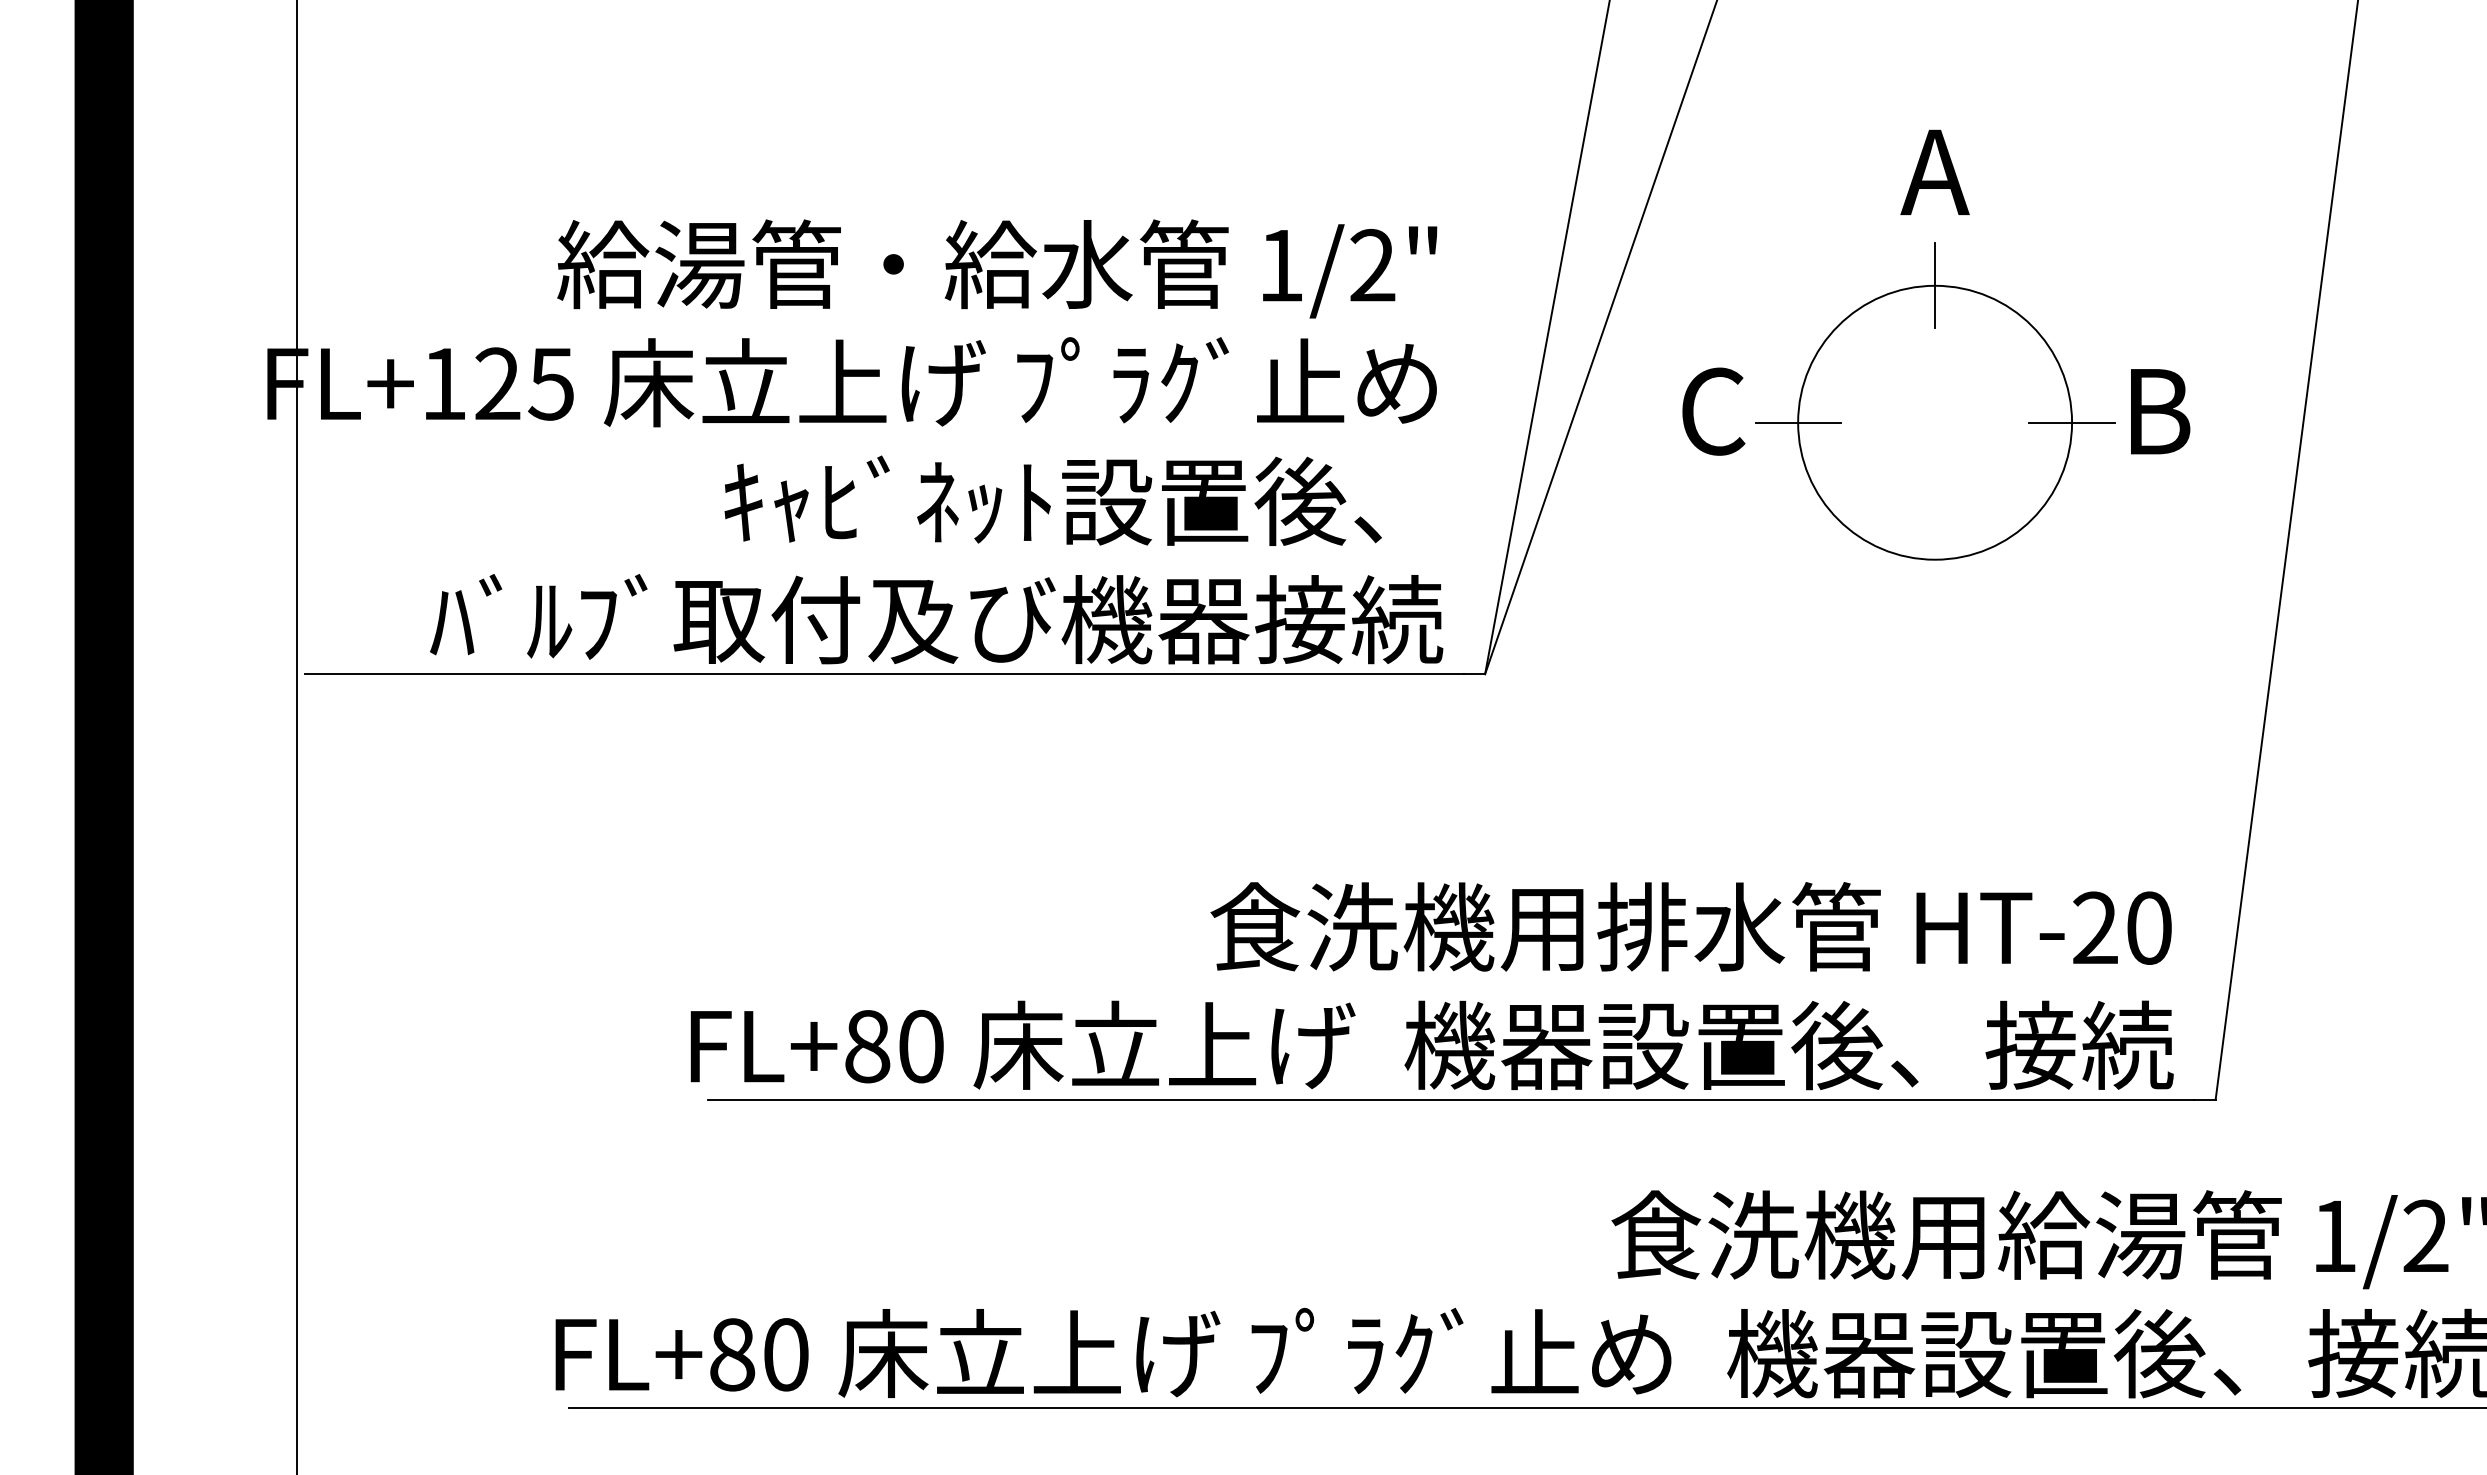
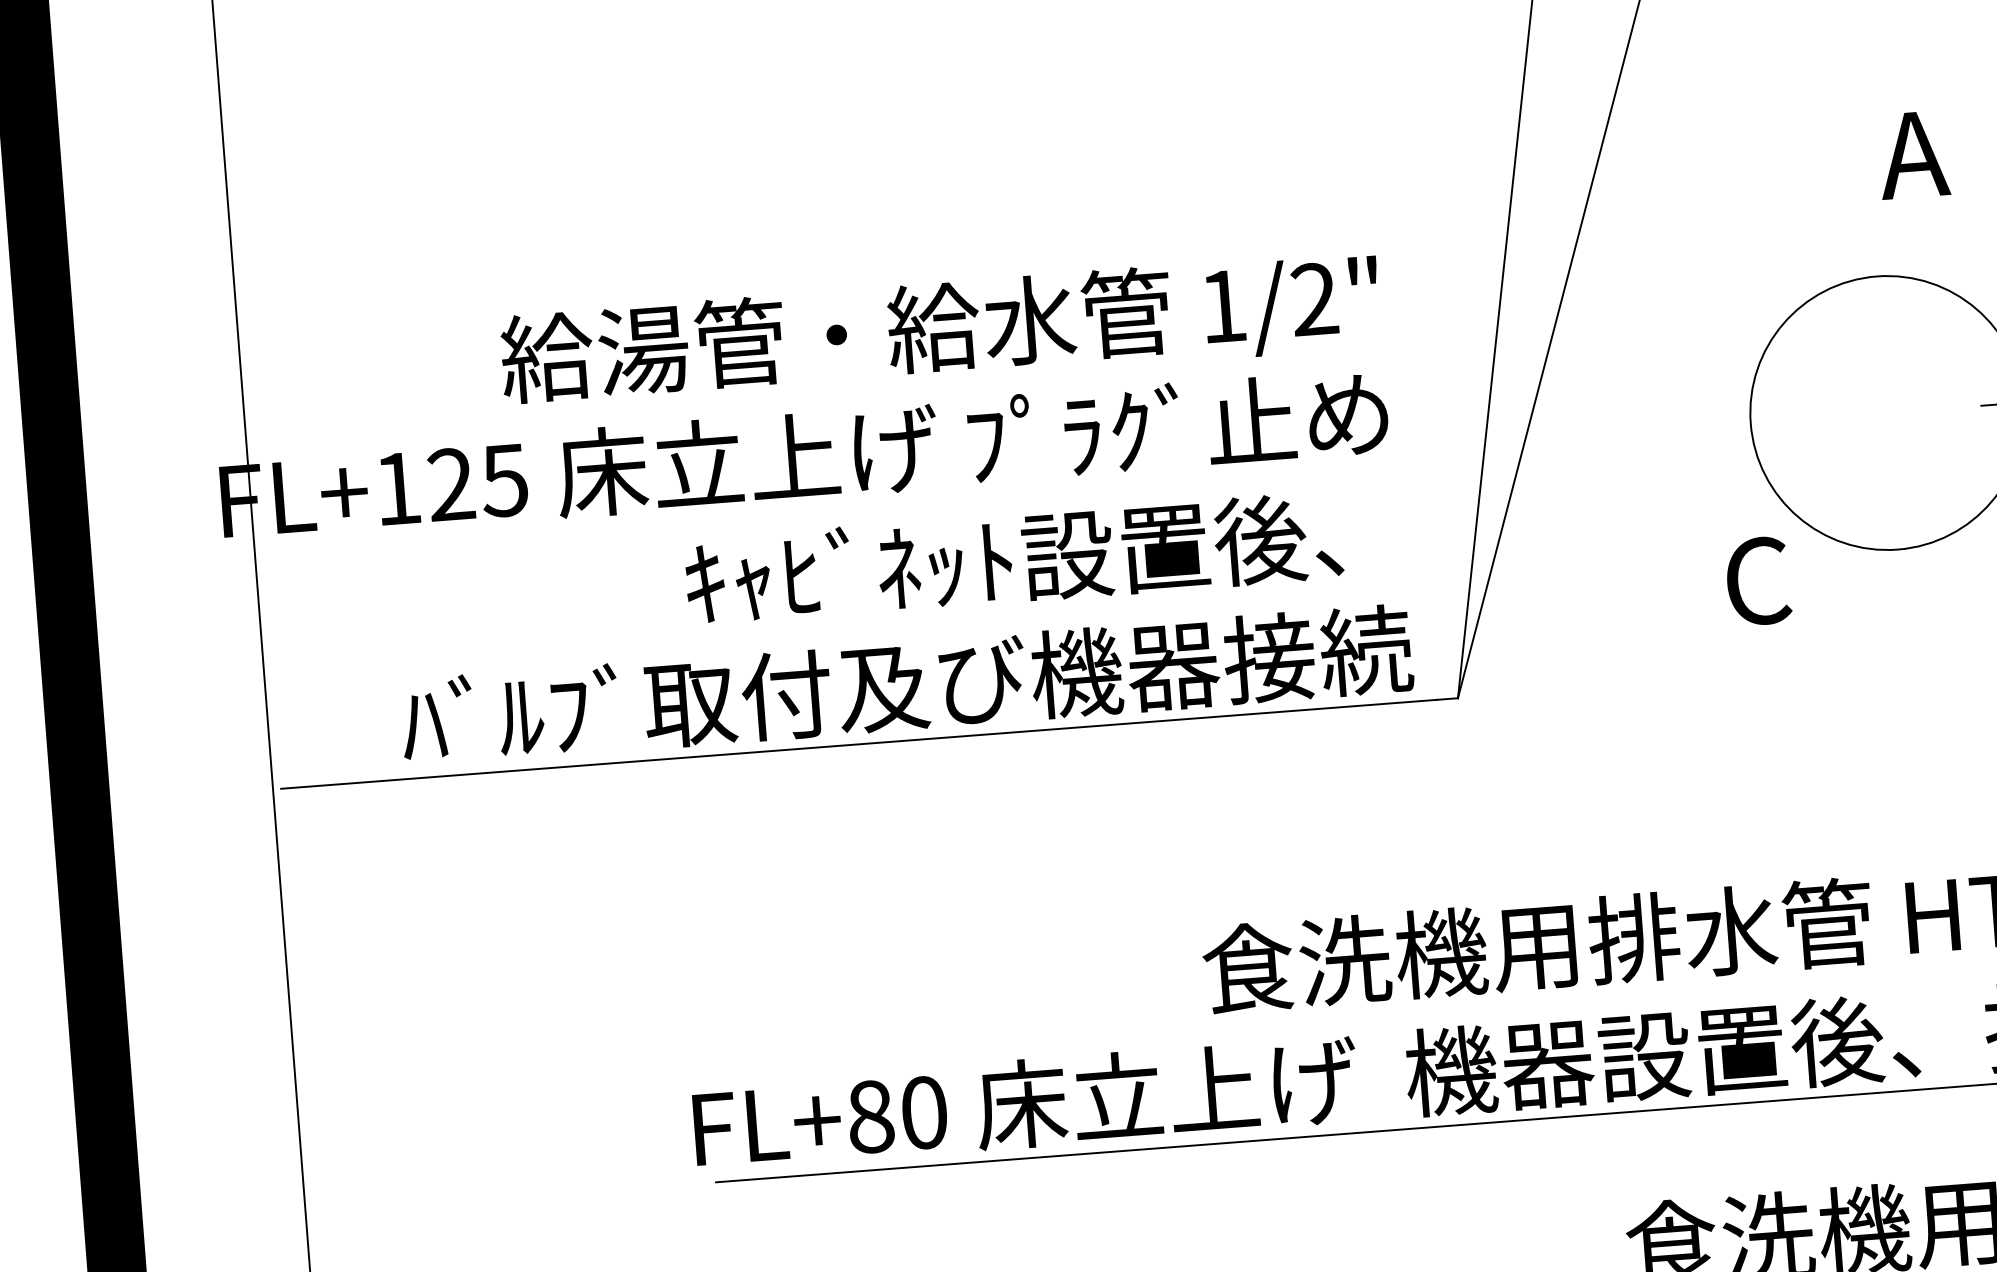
text: (1934, 171) -> (1912, 154), moved
line: (1935, 285) -> (1877, 276), removed
text: (1713, 411) -> (1758, 581), moved
line: (1797, 422) -> (1750, 423), removed

